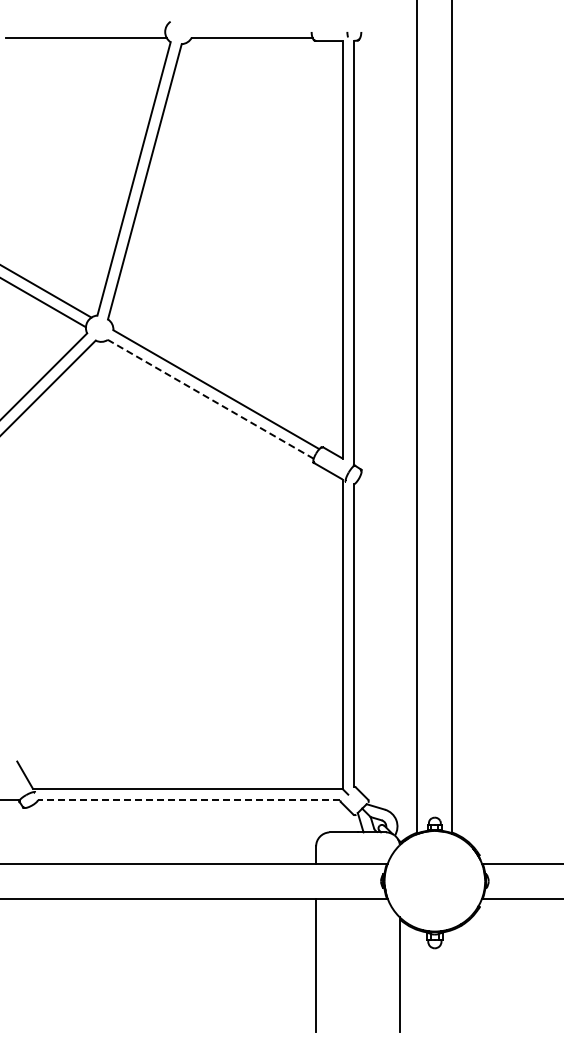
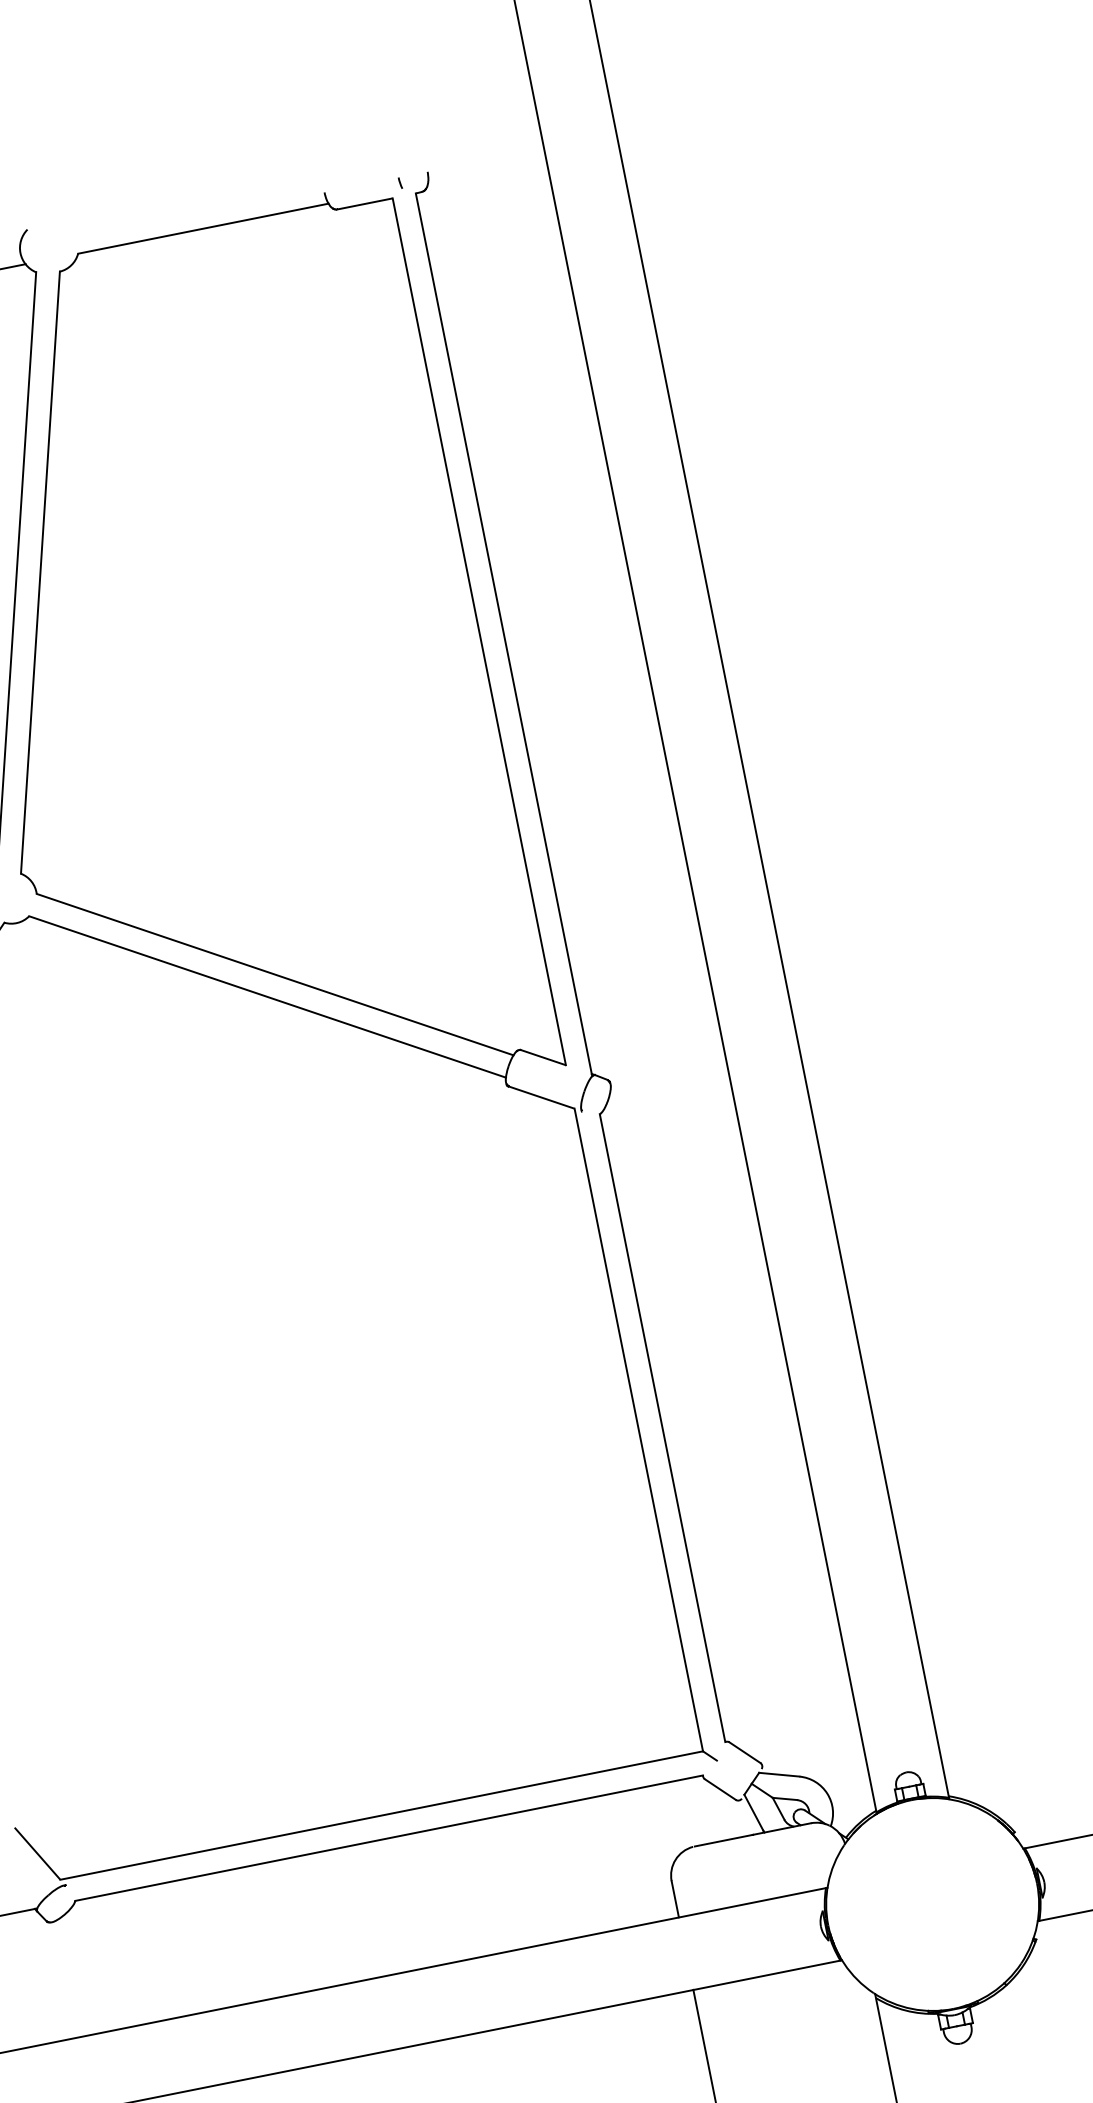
line: (210, 399) -> (267, 997), dashed -> solid
line: (188, 800) -> (387, 1839), dashed -> solid

